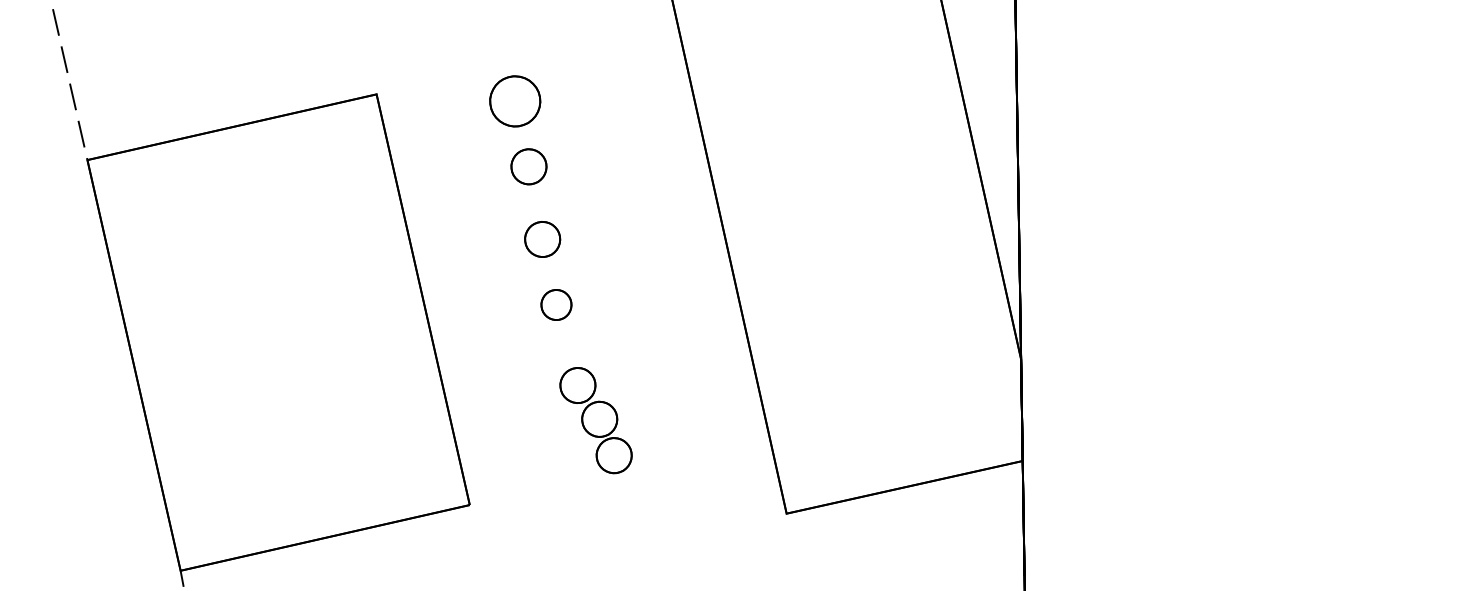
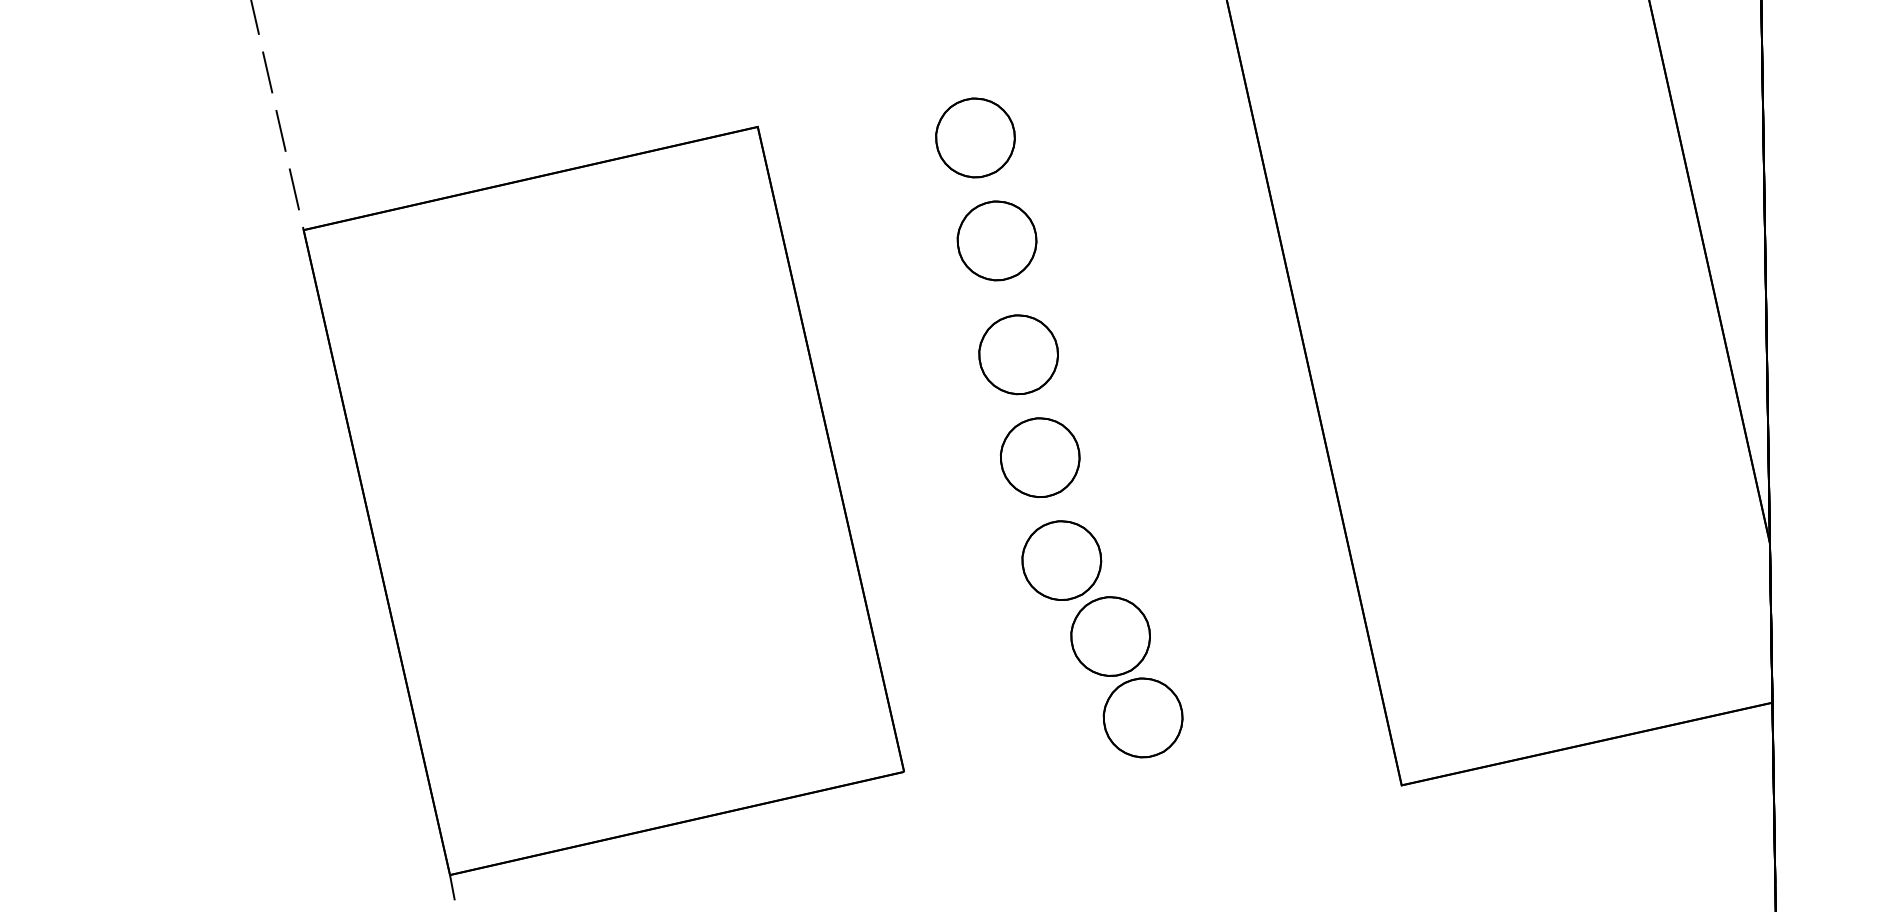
part: (528, 166) -> (996, 240), size x1.43
part: (542, 239) -> (1018, 354), size x1.43
part: (556, 304) -> (1040, 456), size x1.67
part: (595, 420) -> (1101, 639), size x1.43

